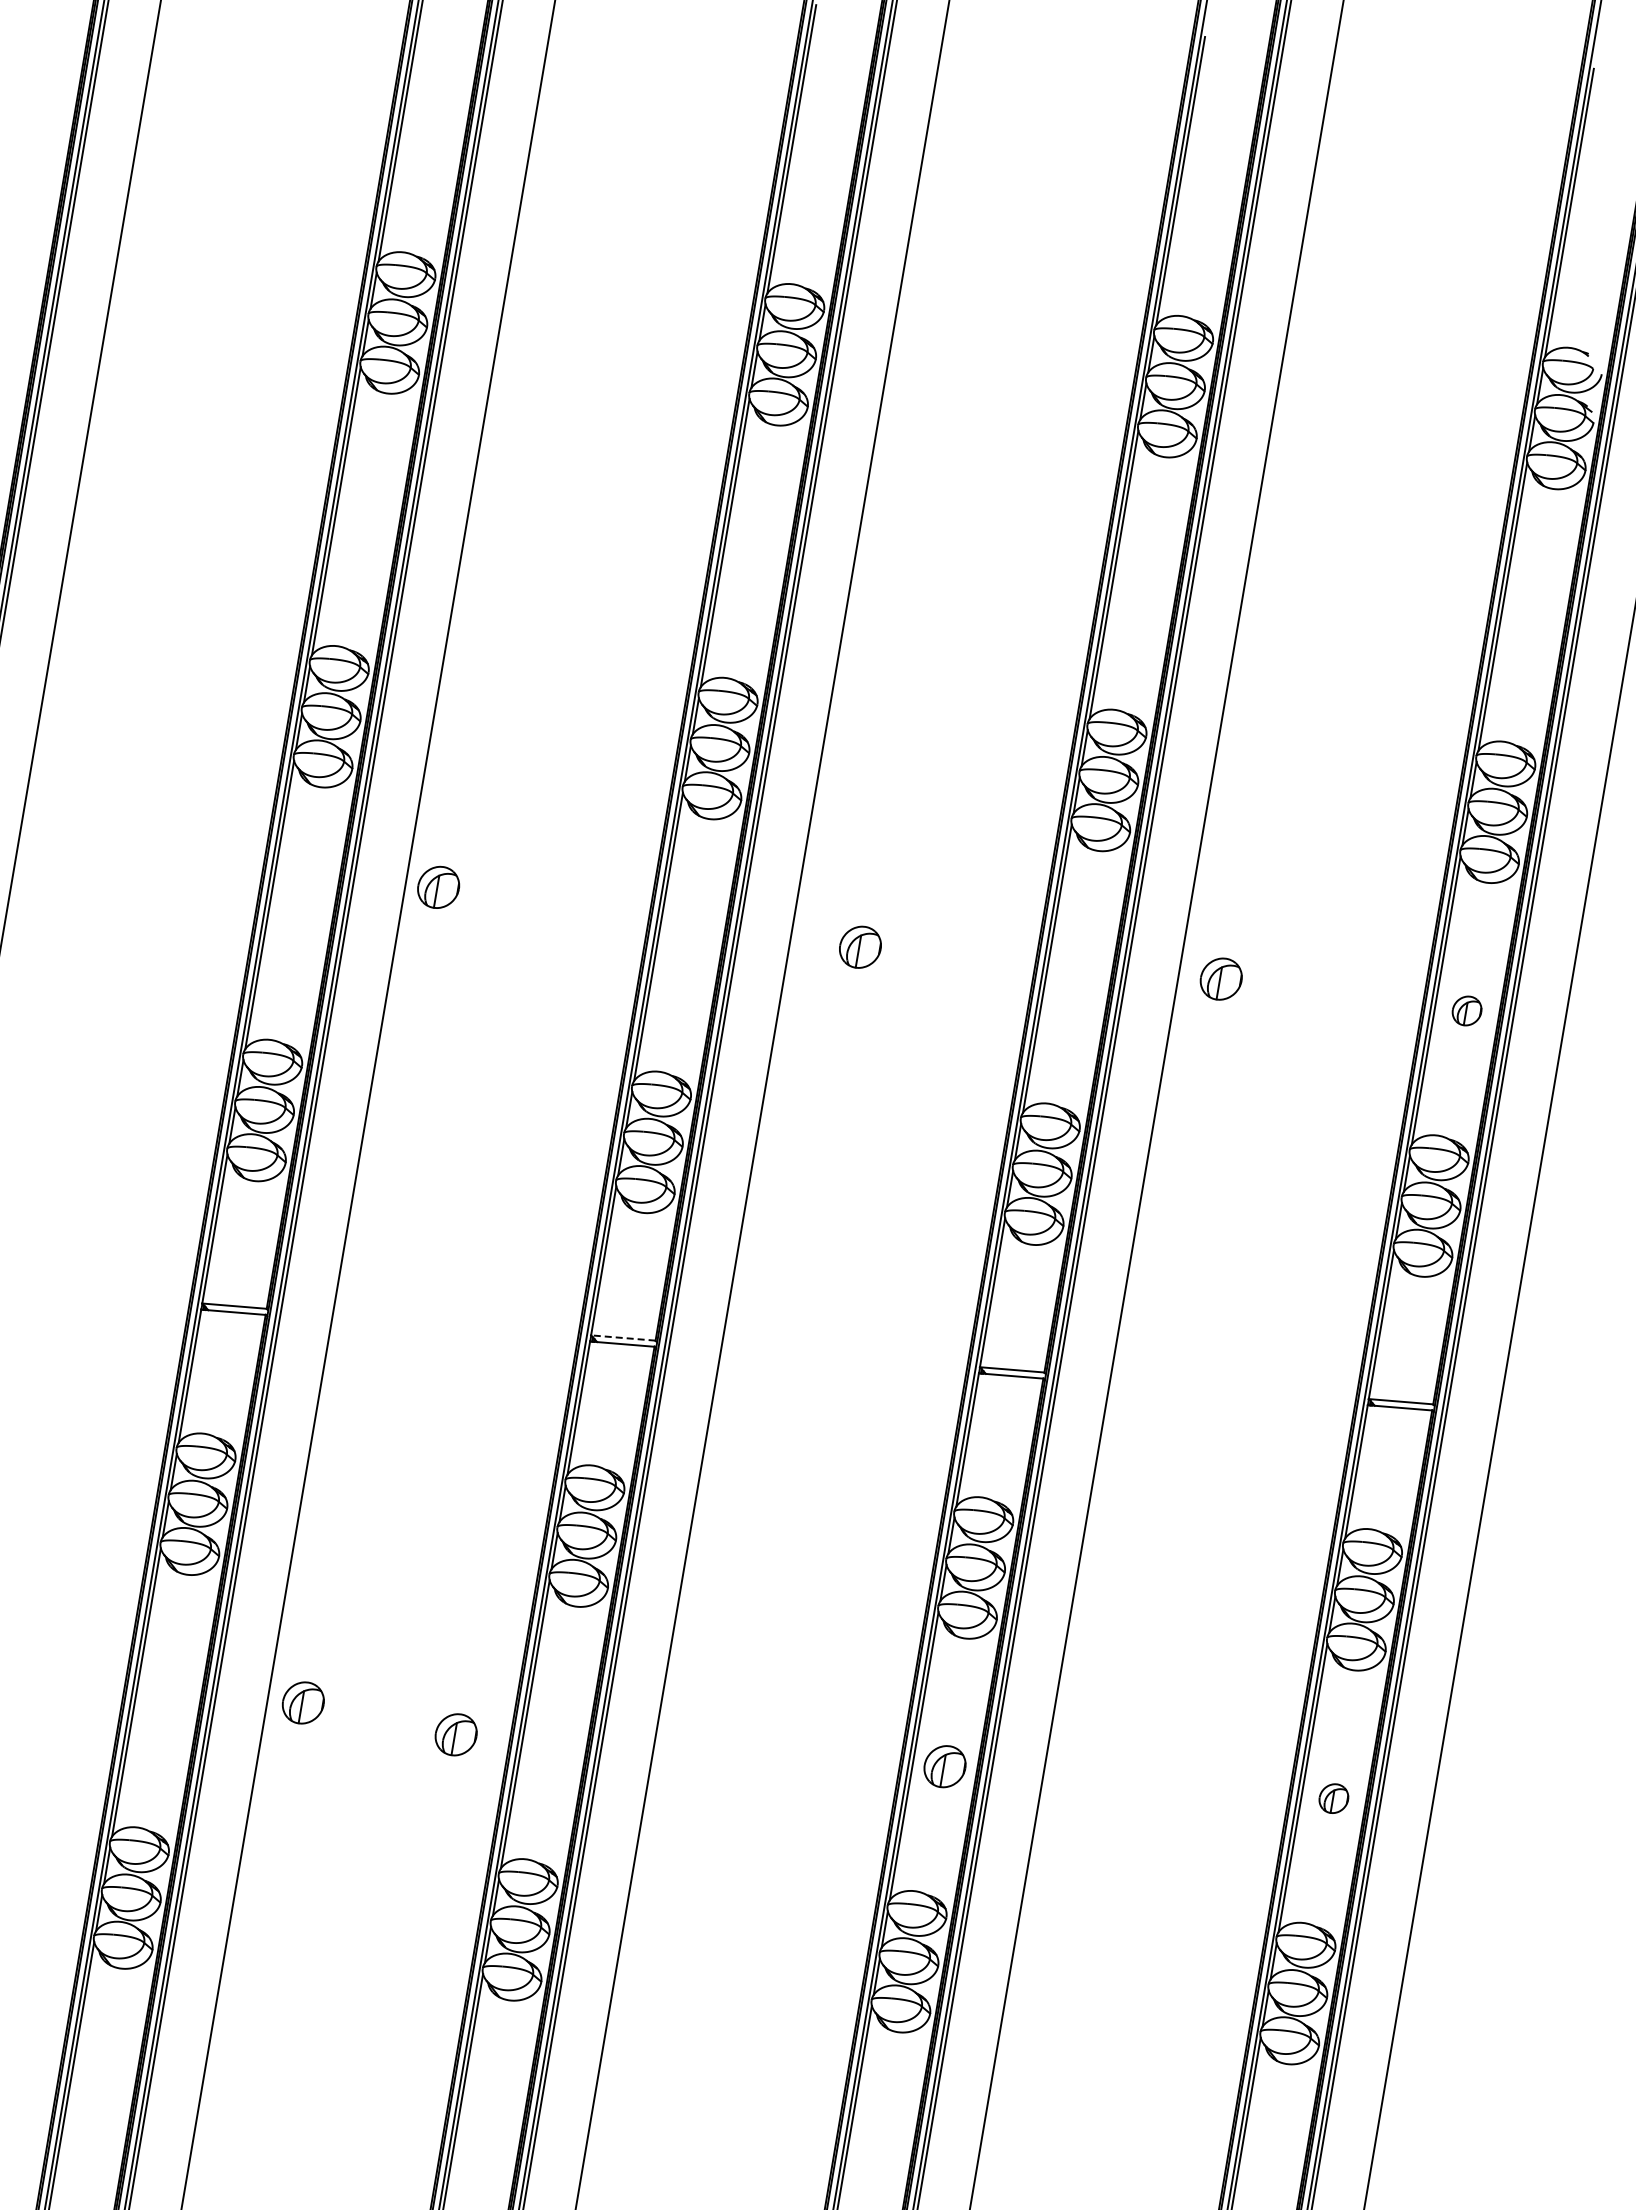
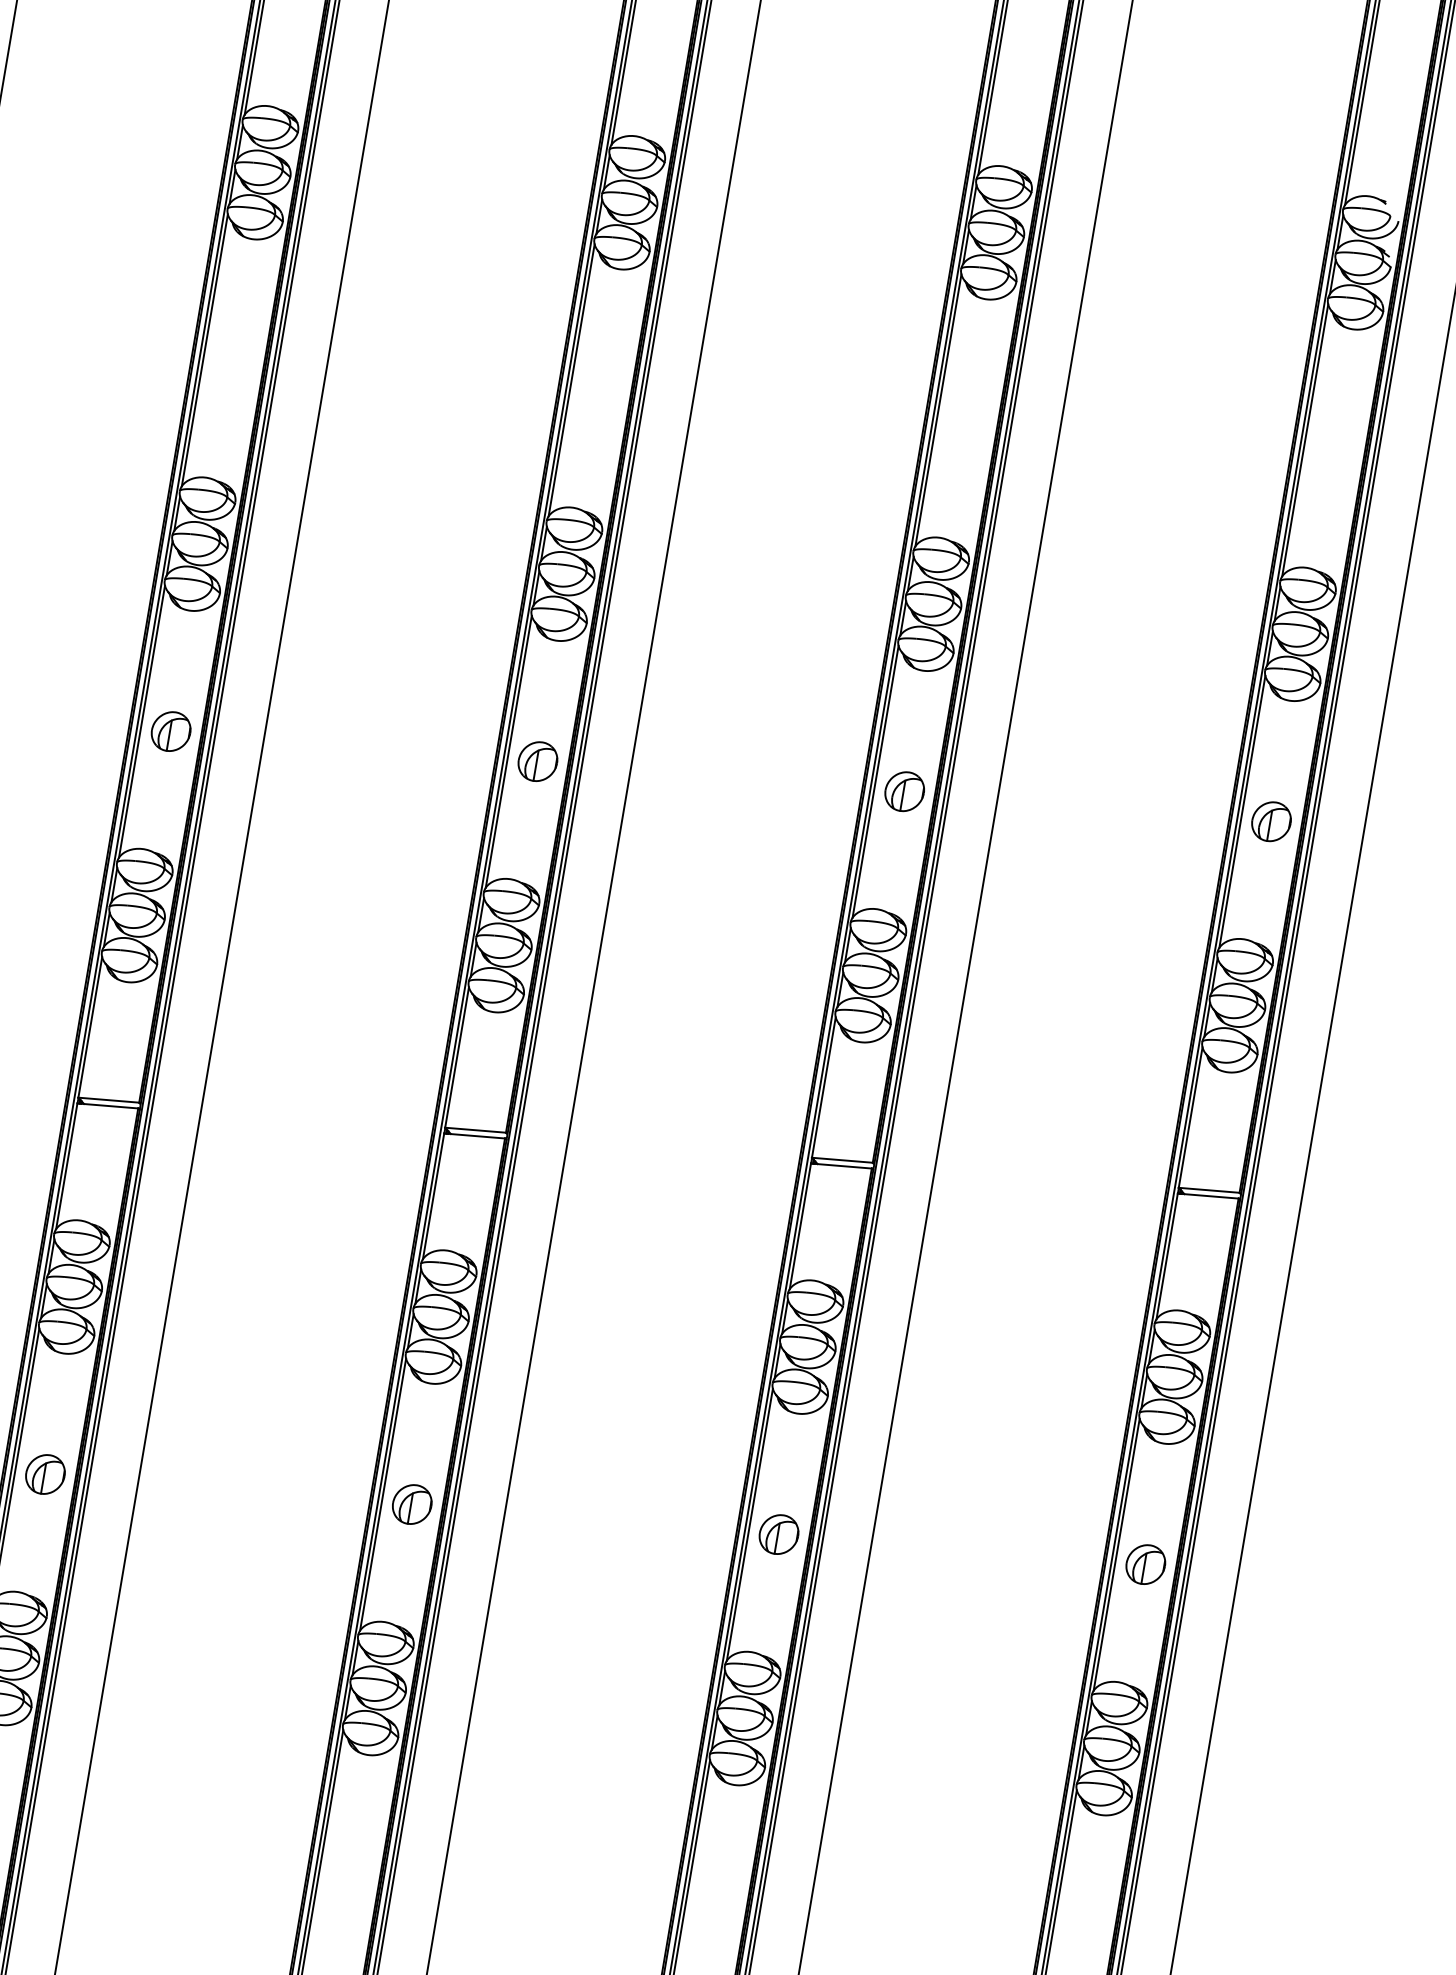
part: (438, 886) -> (171, 730), moved
part: (860, 946) -> (537, 760), moved
part: (1220, 978) -> (903, 791), moved
part: (1466, 1010) -> (1270, 821), size x1.43
line: (622, 1337) -> (474, 1129), dashed -> solid
part: (302, 1702) -> (44, 1474), moved
part: (455, 1734) -> (411, 1504), moved
part: (1333, 1798) -> (1145, 1564), size x1.43

